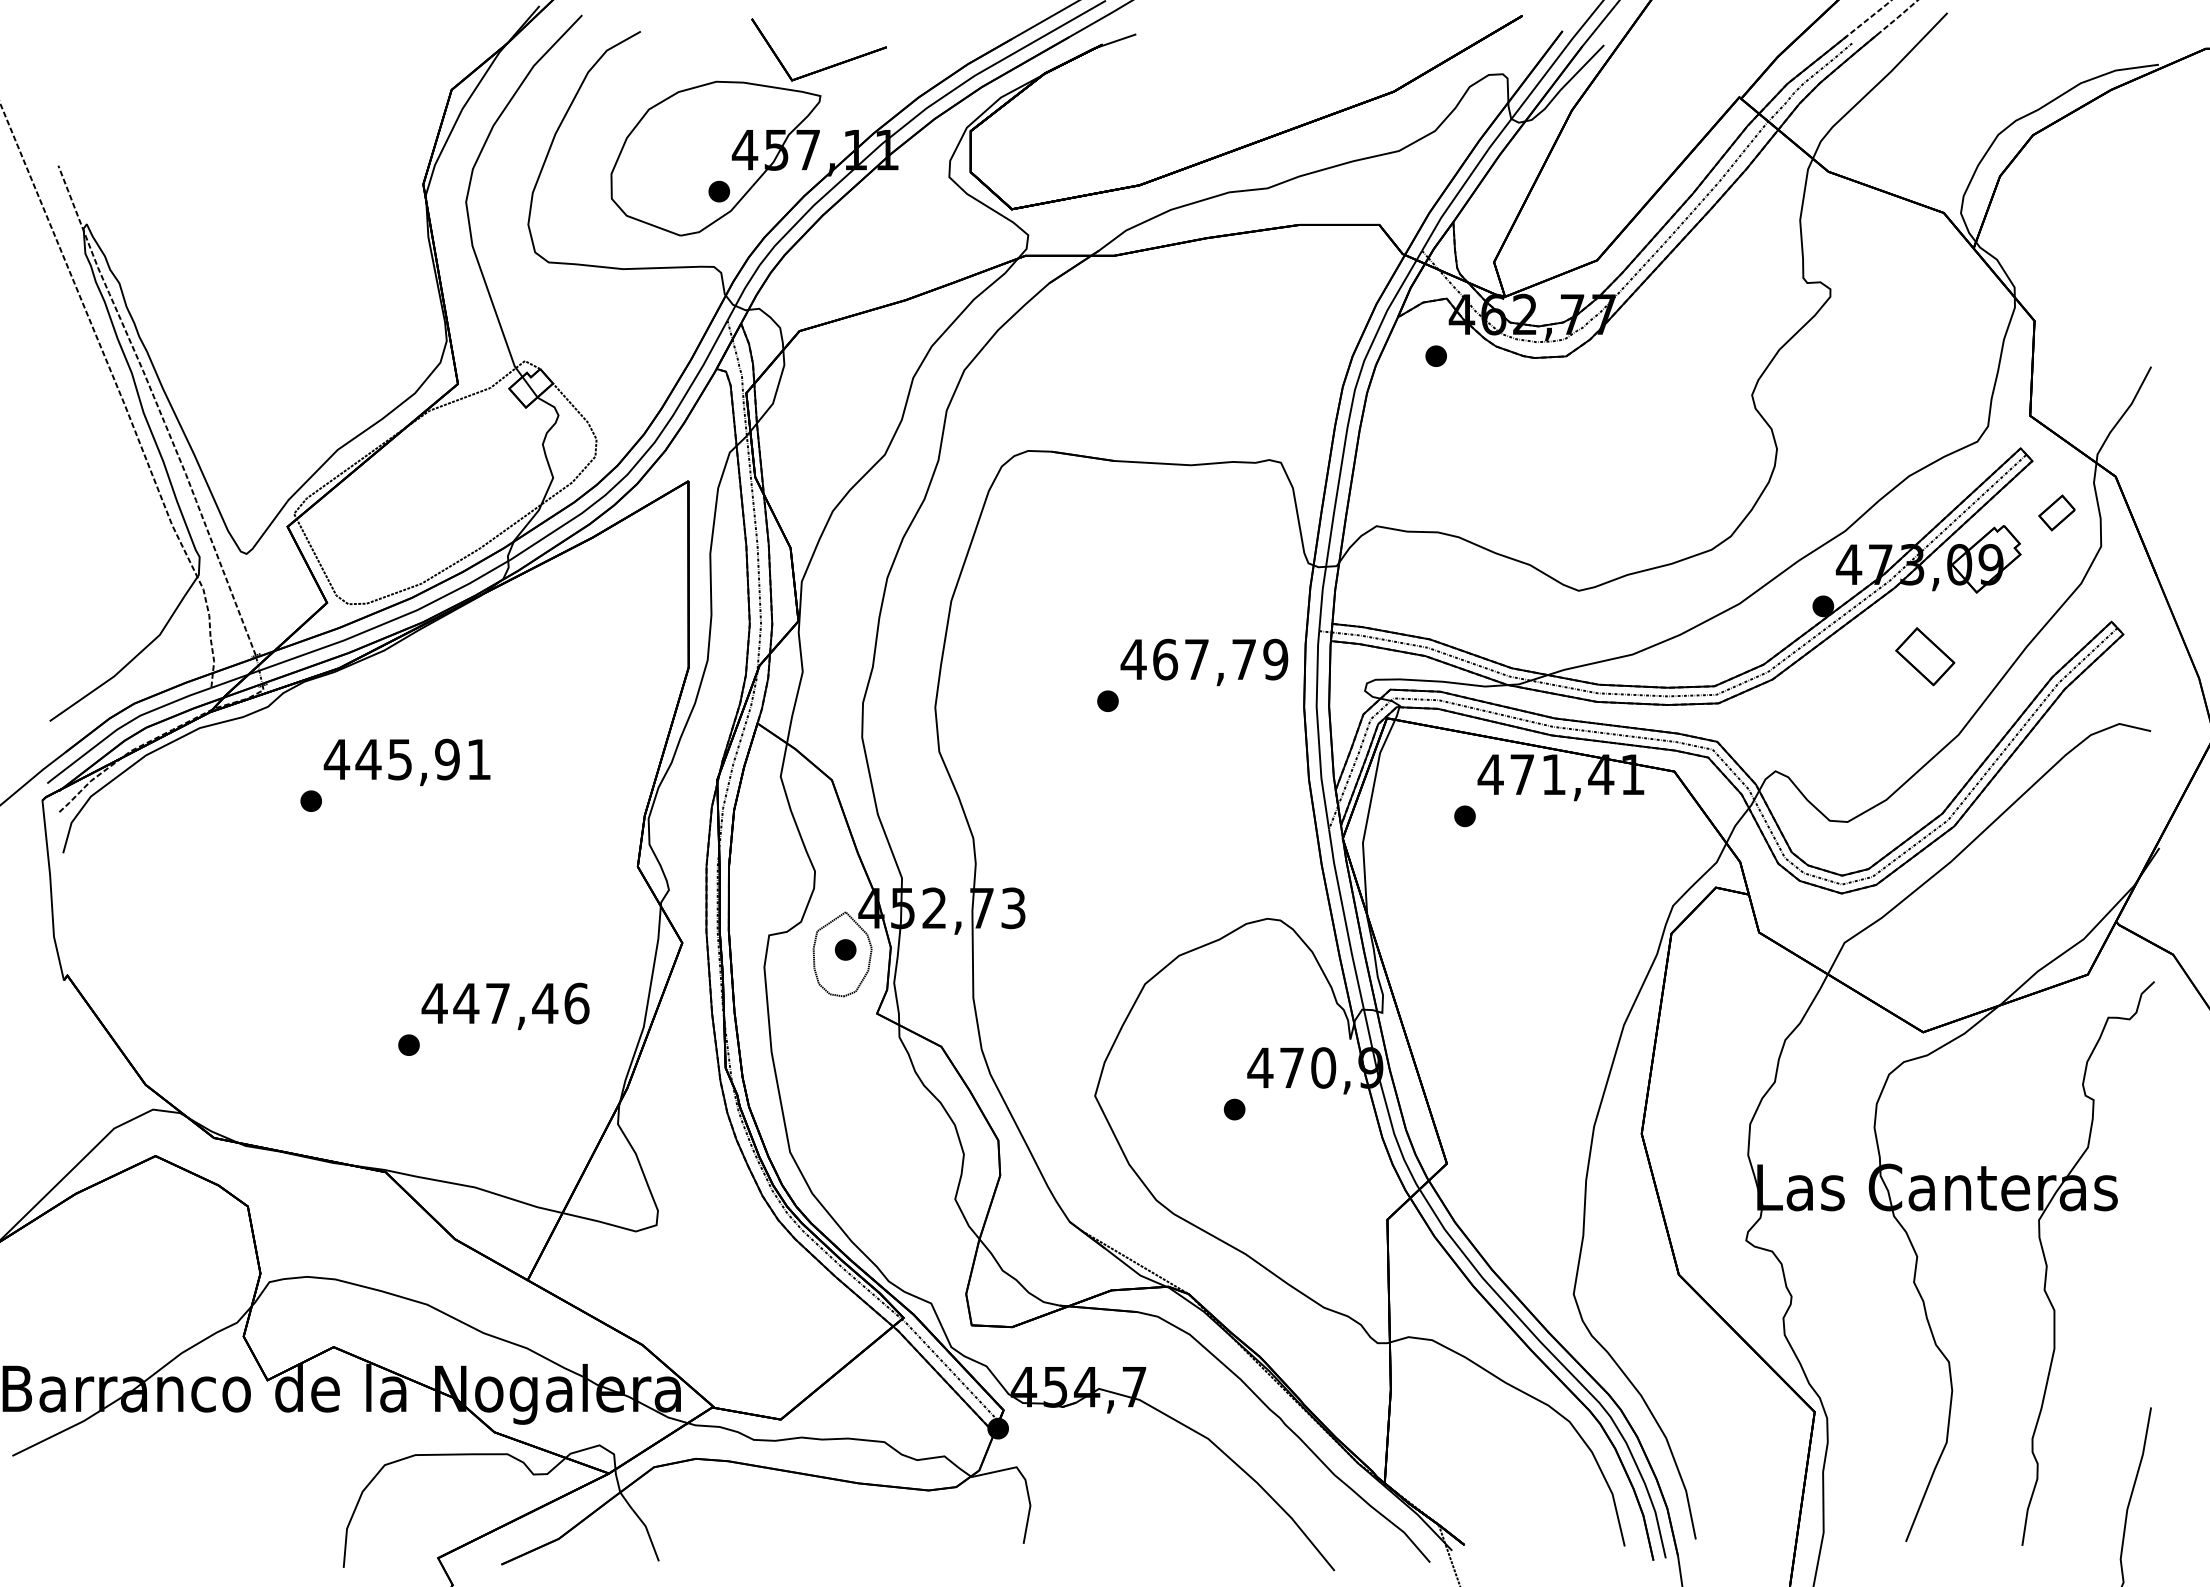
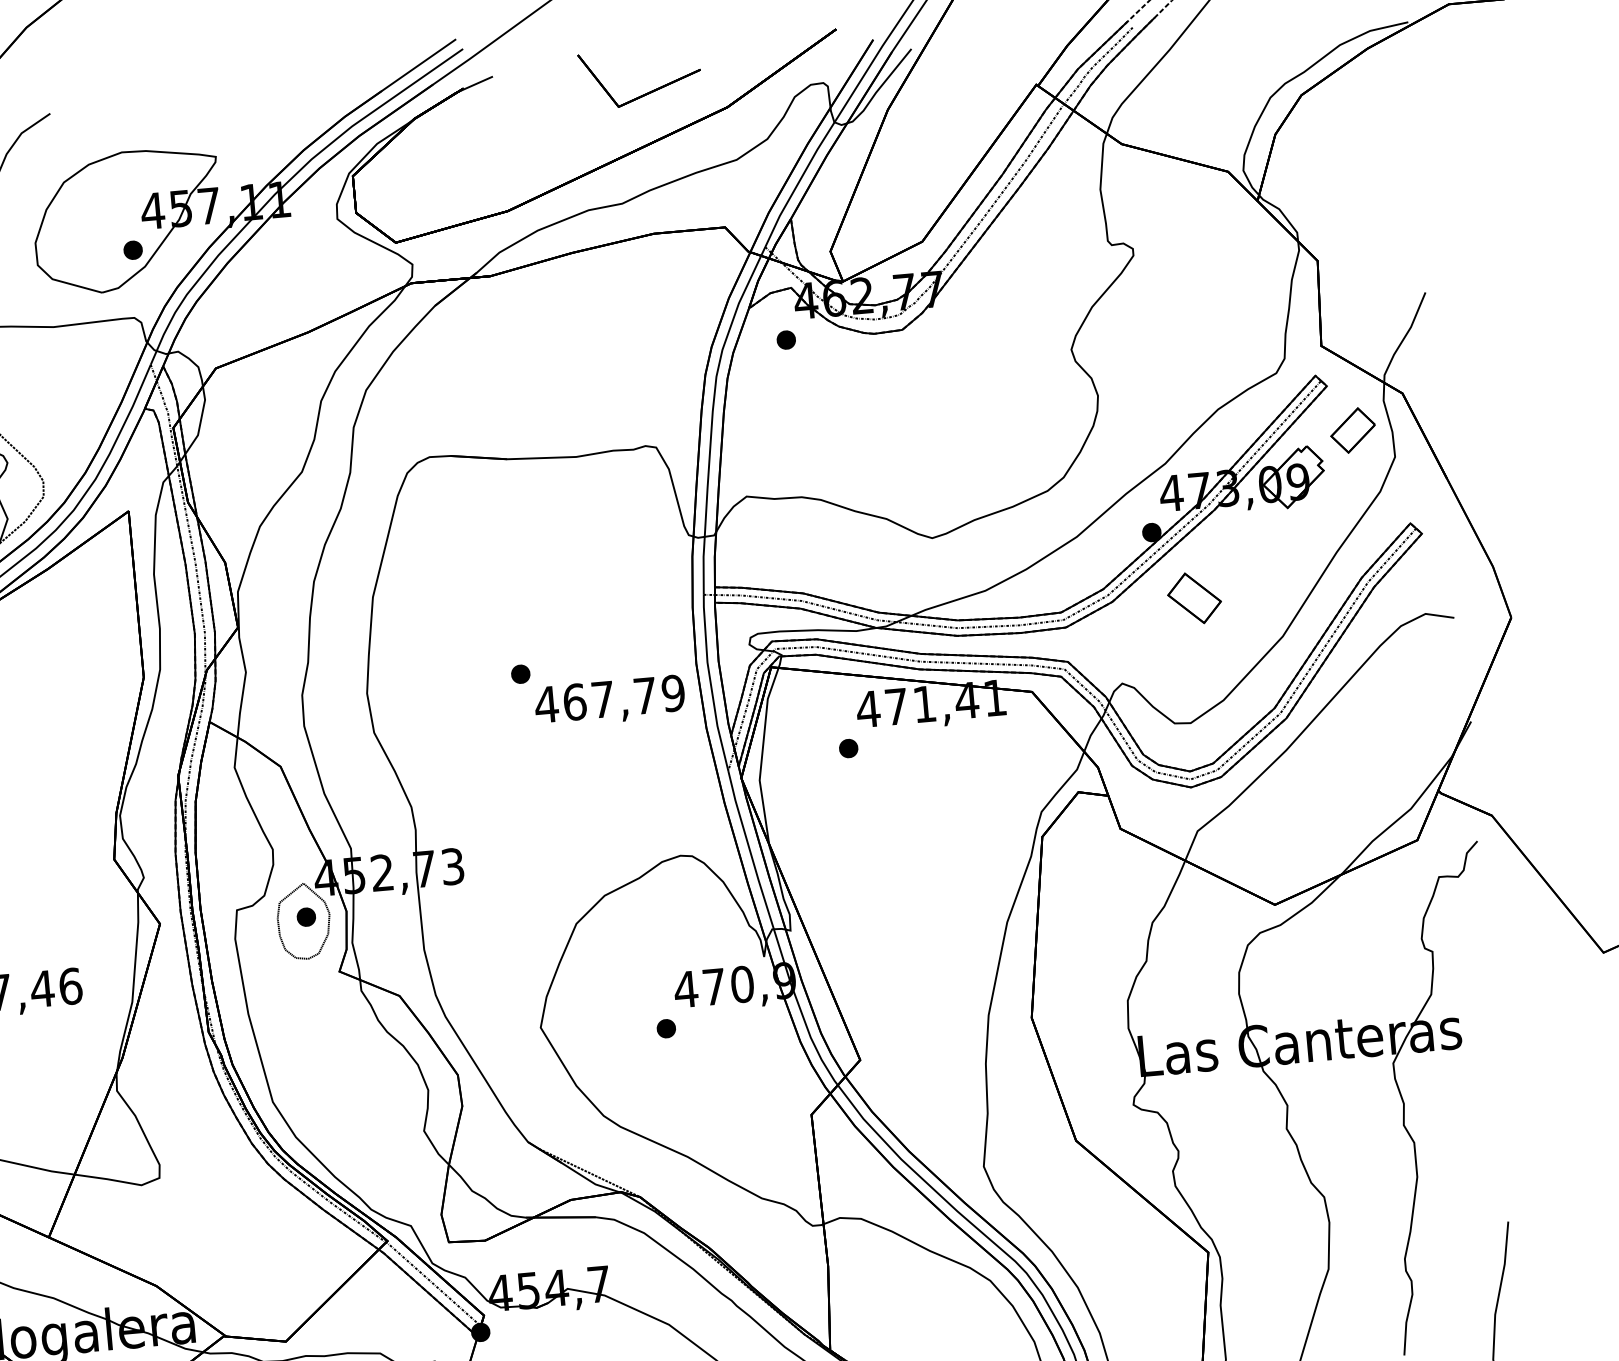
part: (827, 66) -> (649, 91), moved
part: (2056, 512) -> (1352, 430), size x1.4
part: (1925, 656) -> (1194, 598), moved
text: (1204, 662) -> (610, 701), moved

